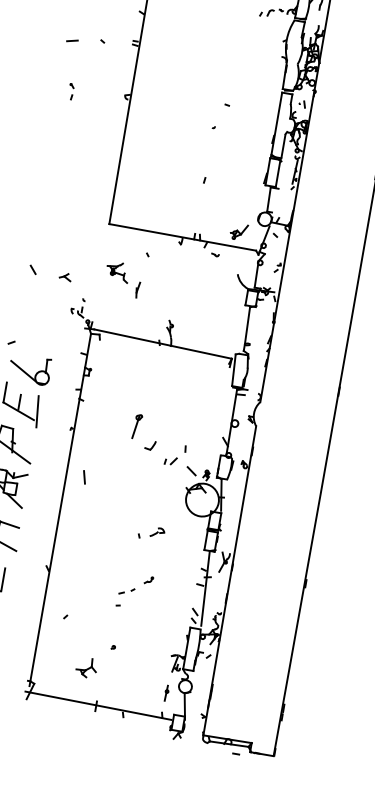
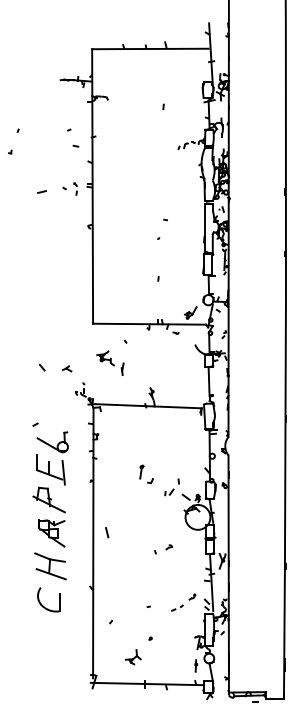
part: (71, 90) -> (75, 188), moved
part: (145, 432) -> (146, 474), size x0.71
line: (84, 477) -> (107, 532), moved
part: (158, 532) -> (169, 547), size x0.62
part: (136, 585) -> (183, 602), moved

